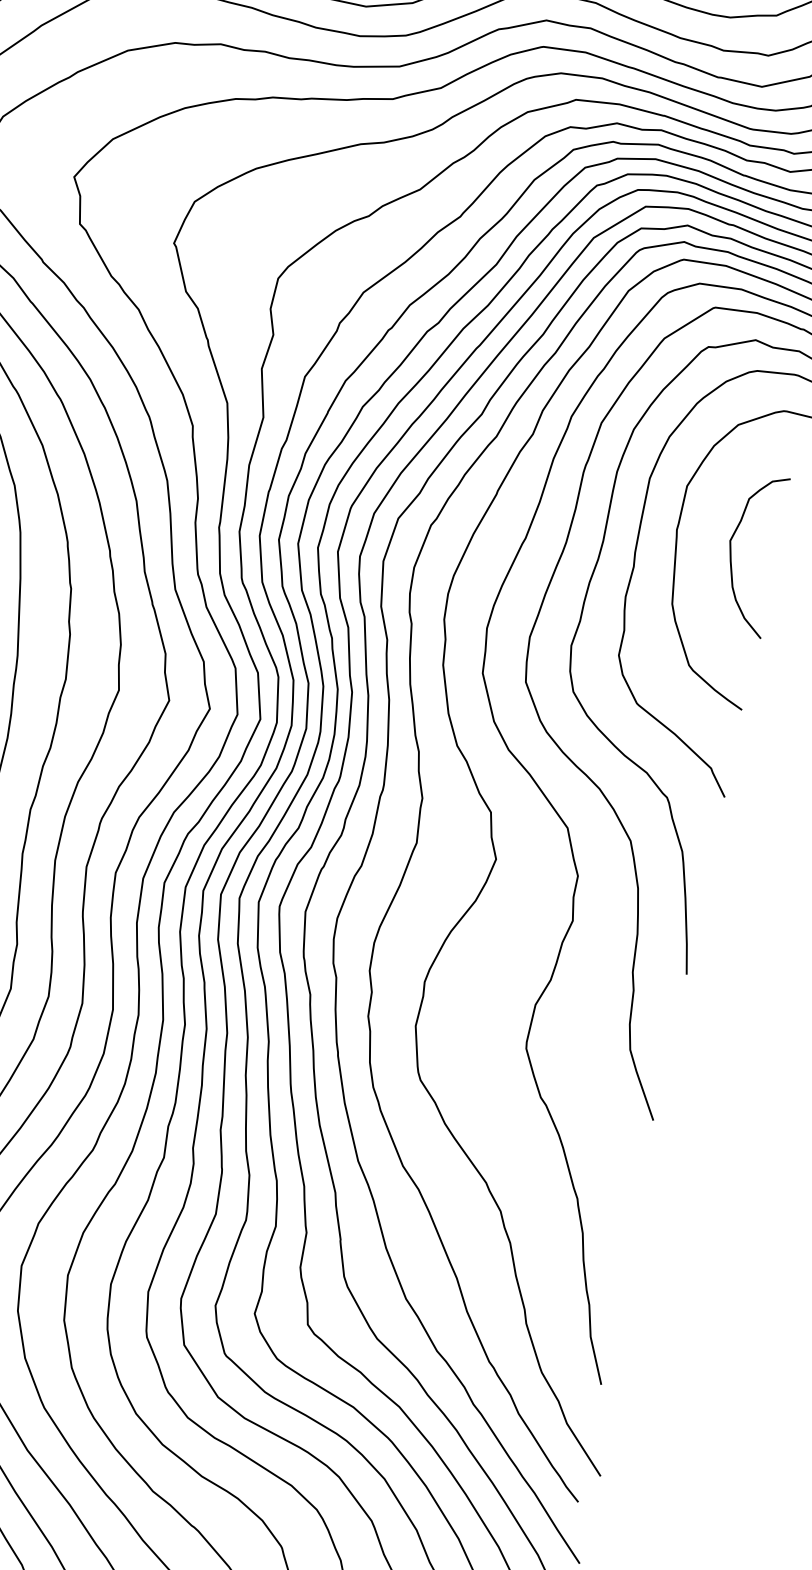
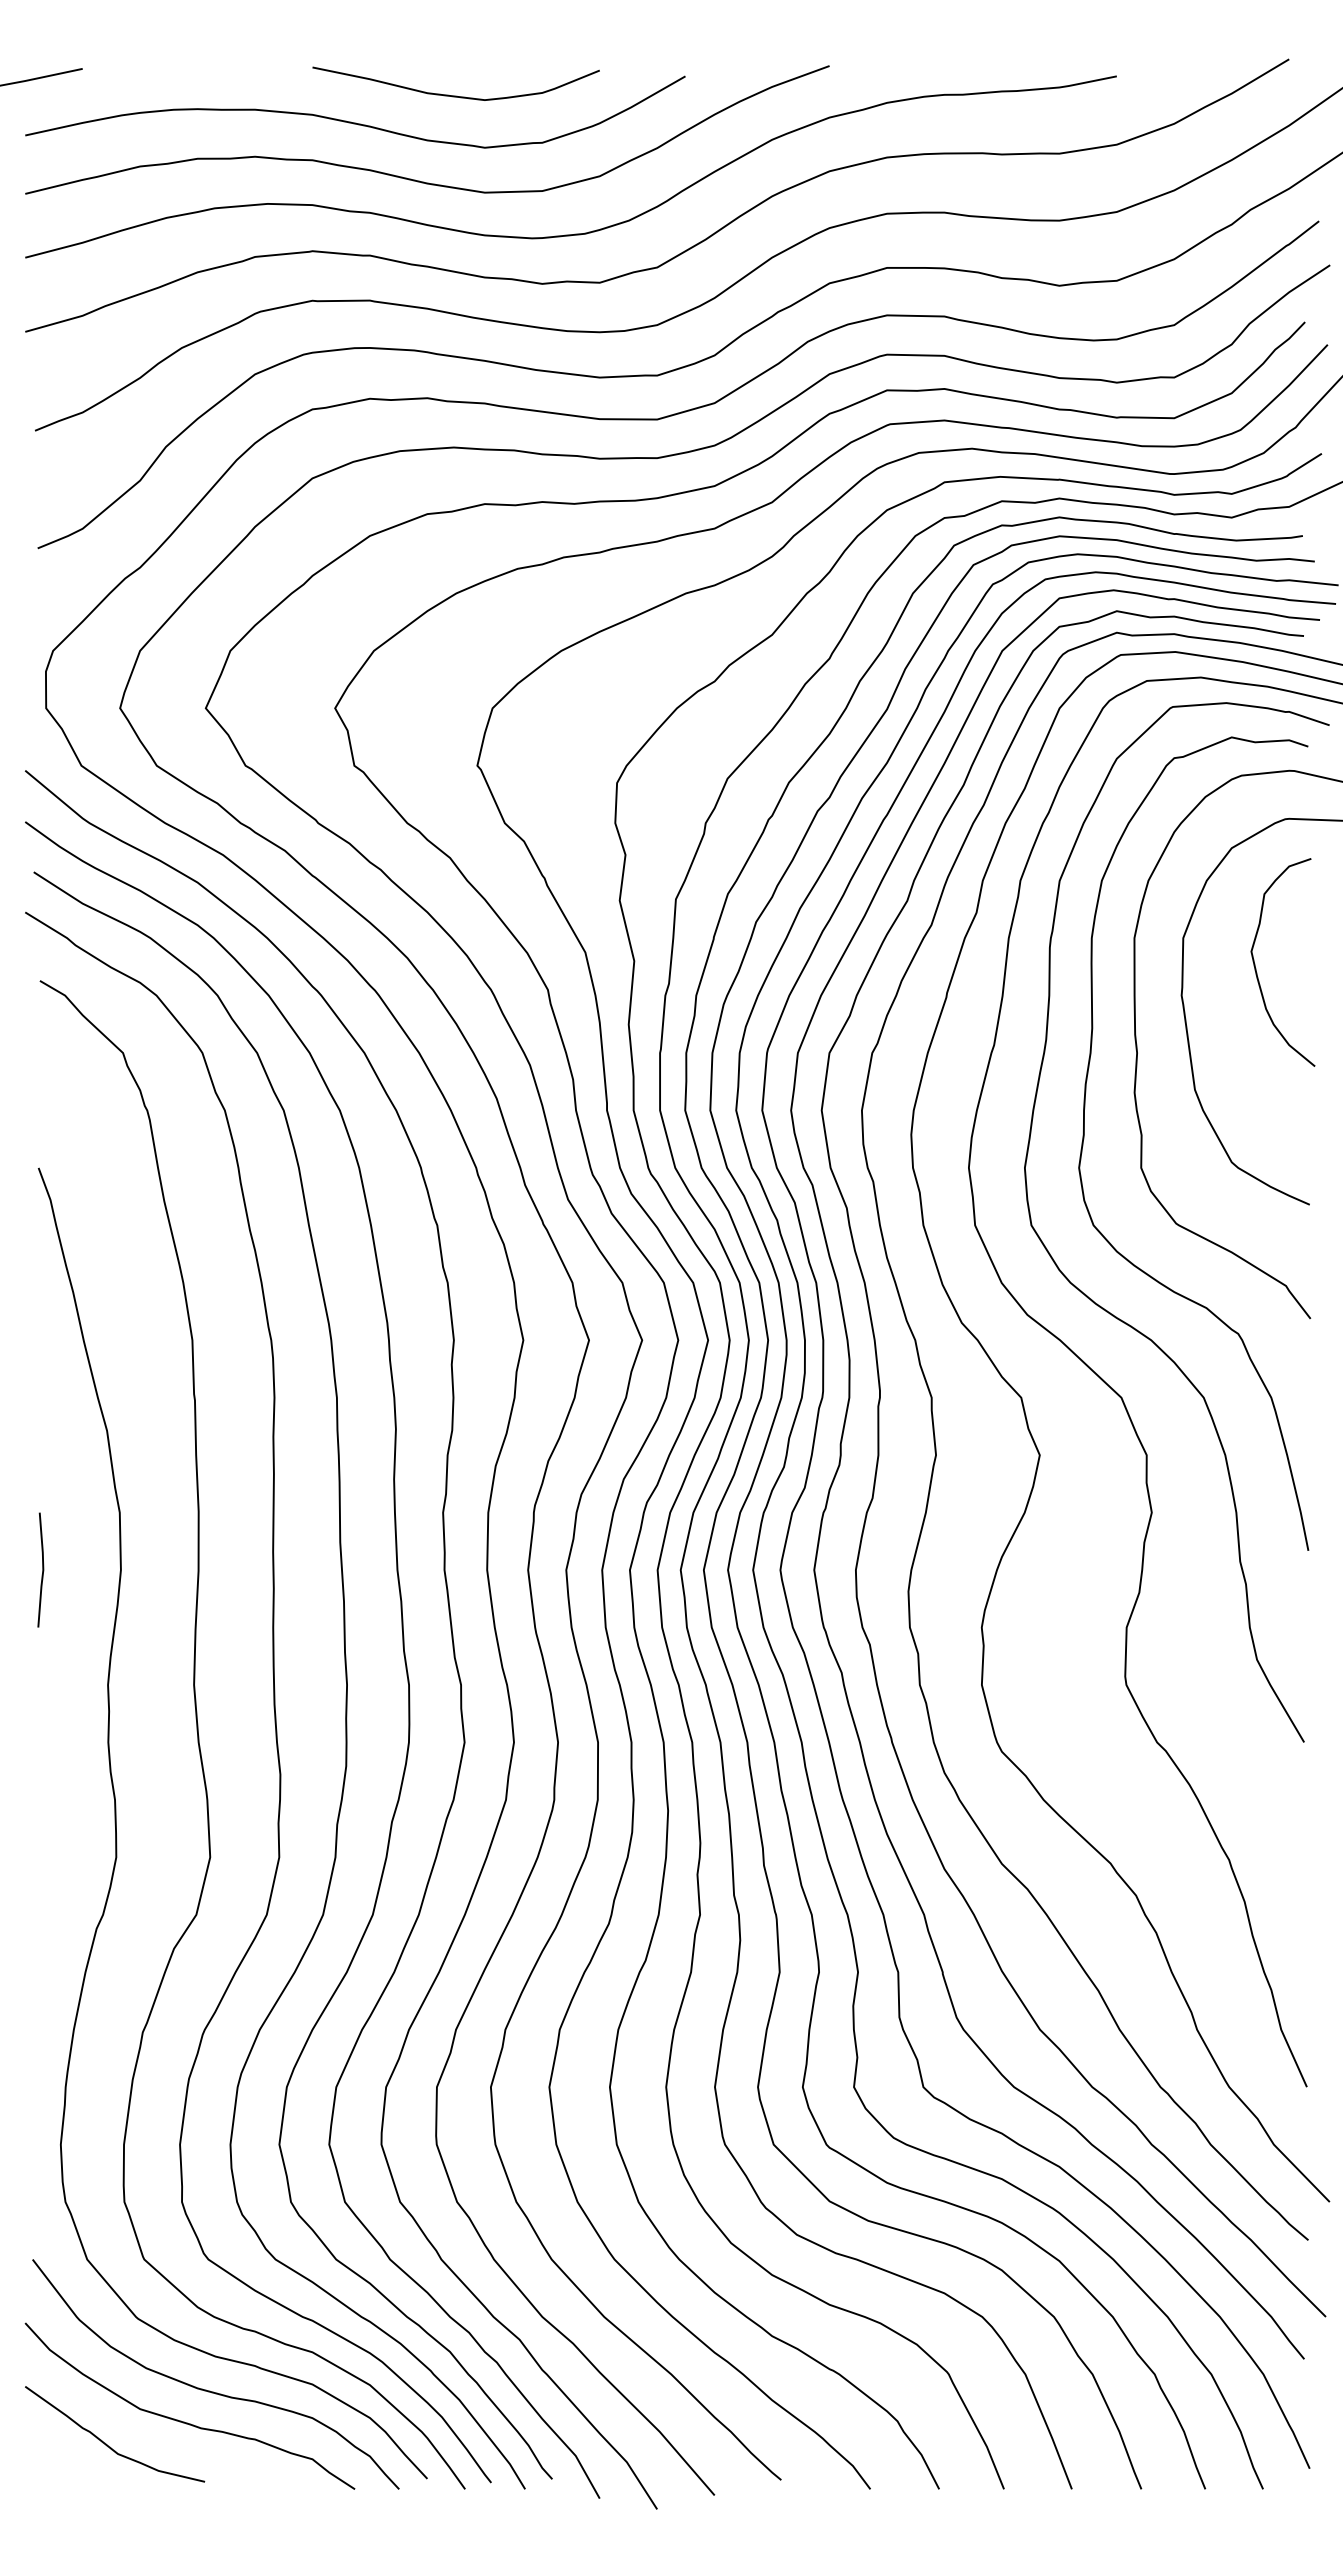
curve: (731, 554) -> (1256, 968), moved

